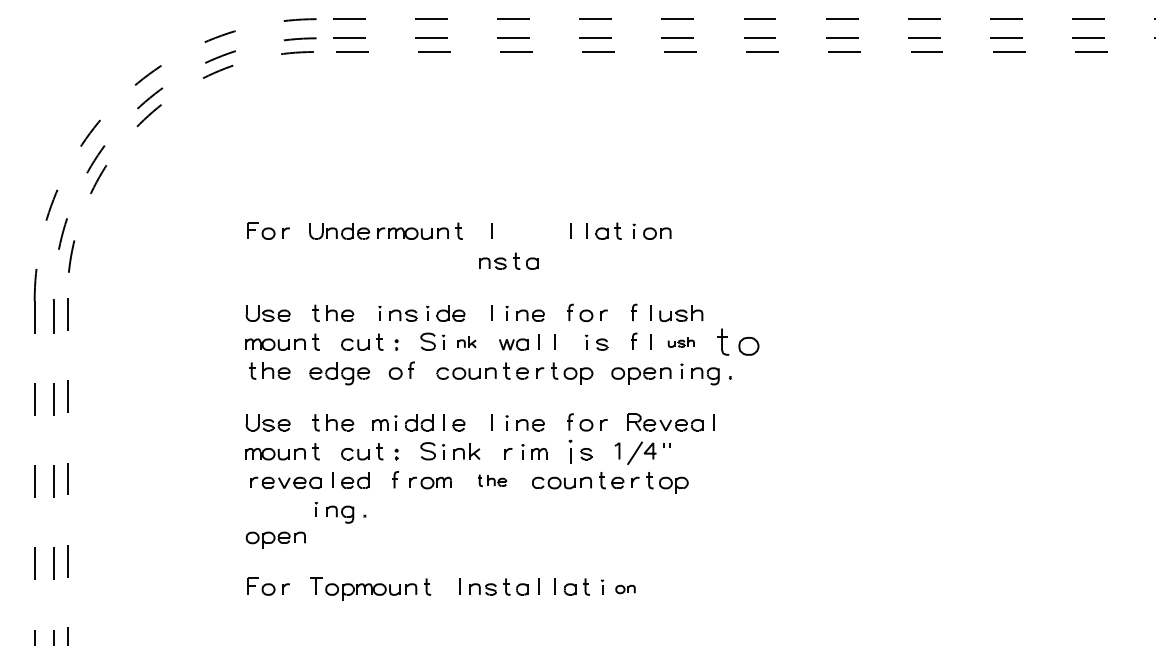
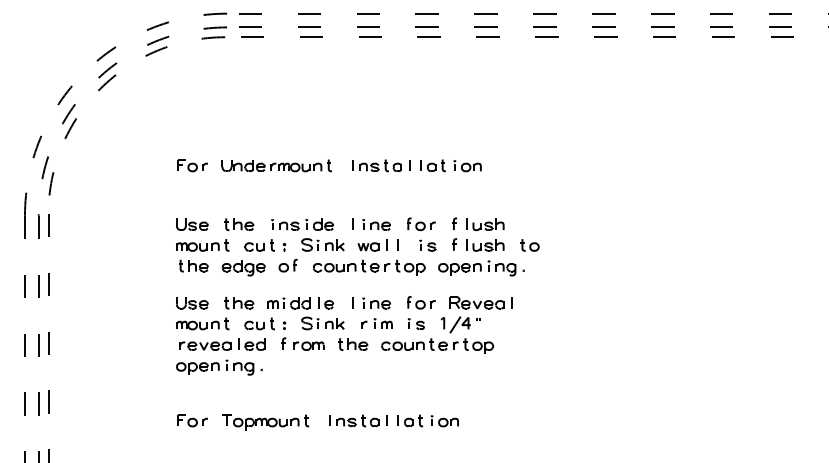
part: (508, 260) -> (380, 165), moved
part: (739, 341) -> (530, 244), size x0.62
part: (466, 342) -> (334, 245), size x1.43
part: (681, 342) -> (488, 245), size x1.67
part: (570, 451) -> (409, 323), size x0.62
part: (492, 480) -> (353, 344), size x1.43
part: (275, 539) -> (197, 368), moved
part: (625, 589) -> (448, 422), size x1.43

